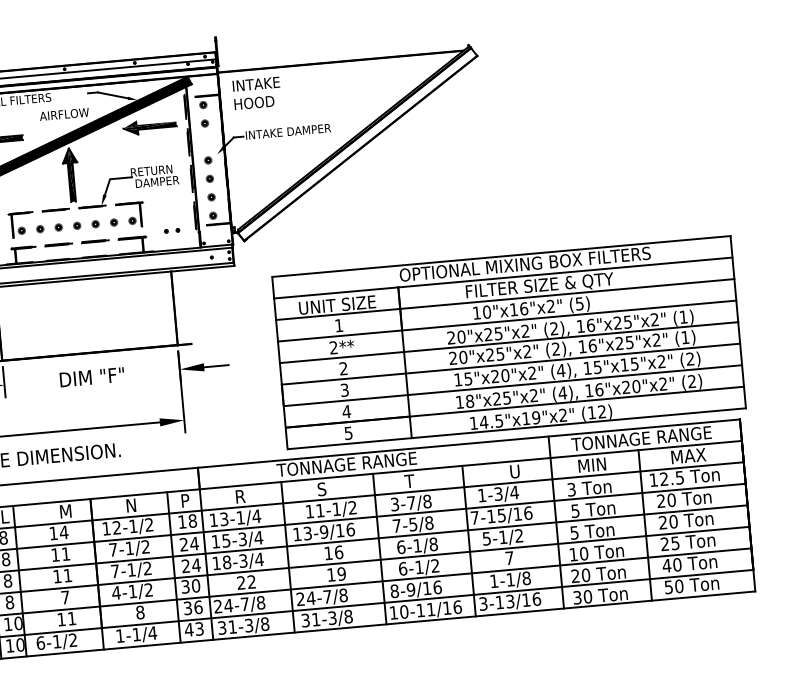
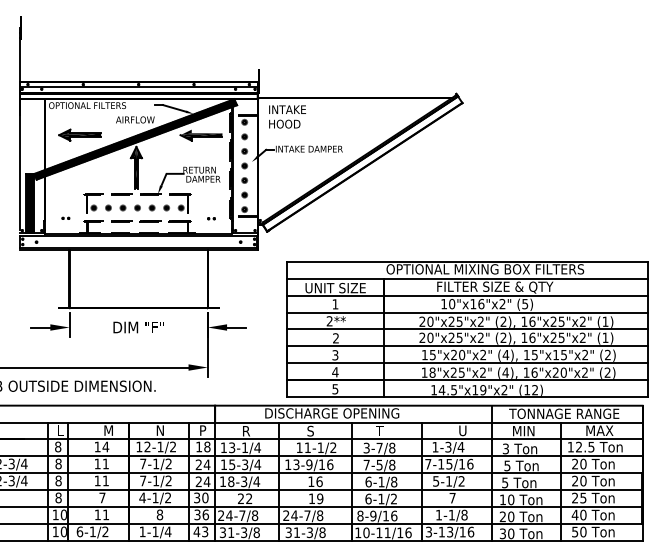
part: (206, 142) -> (244, 151), added
part: (172, 230) -> (211, 218), size x0.62
text: (347, 464) -> (332, 413), TONNAGE RANGE -> DISCHARGE OPENING

